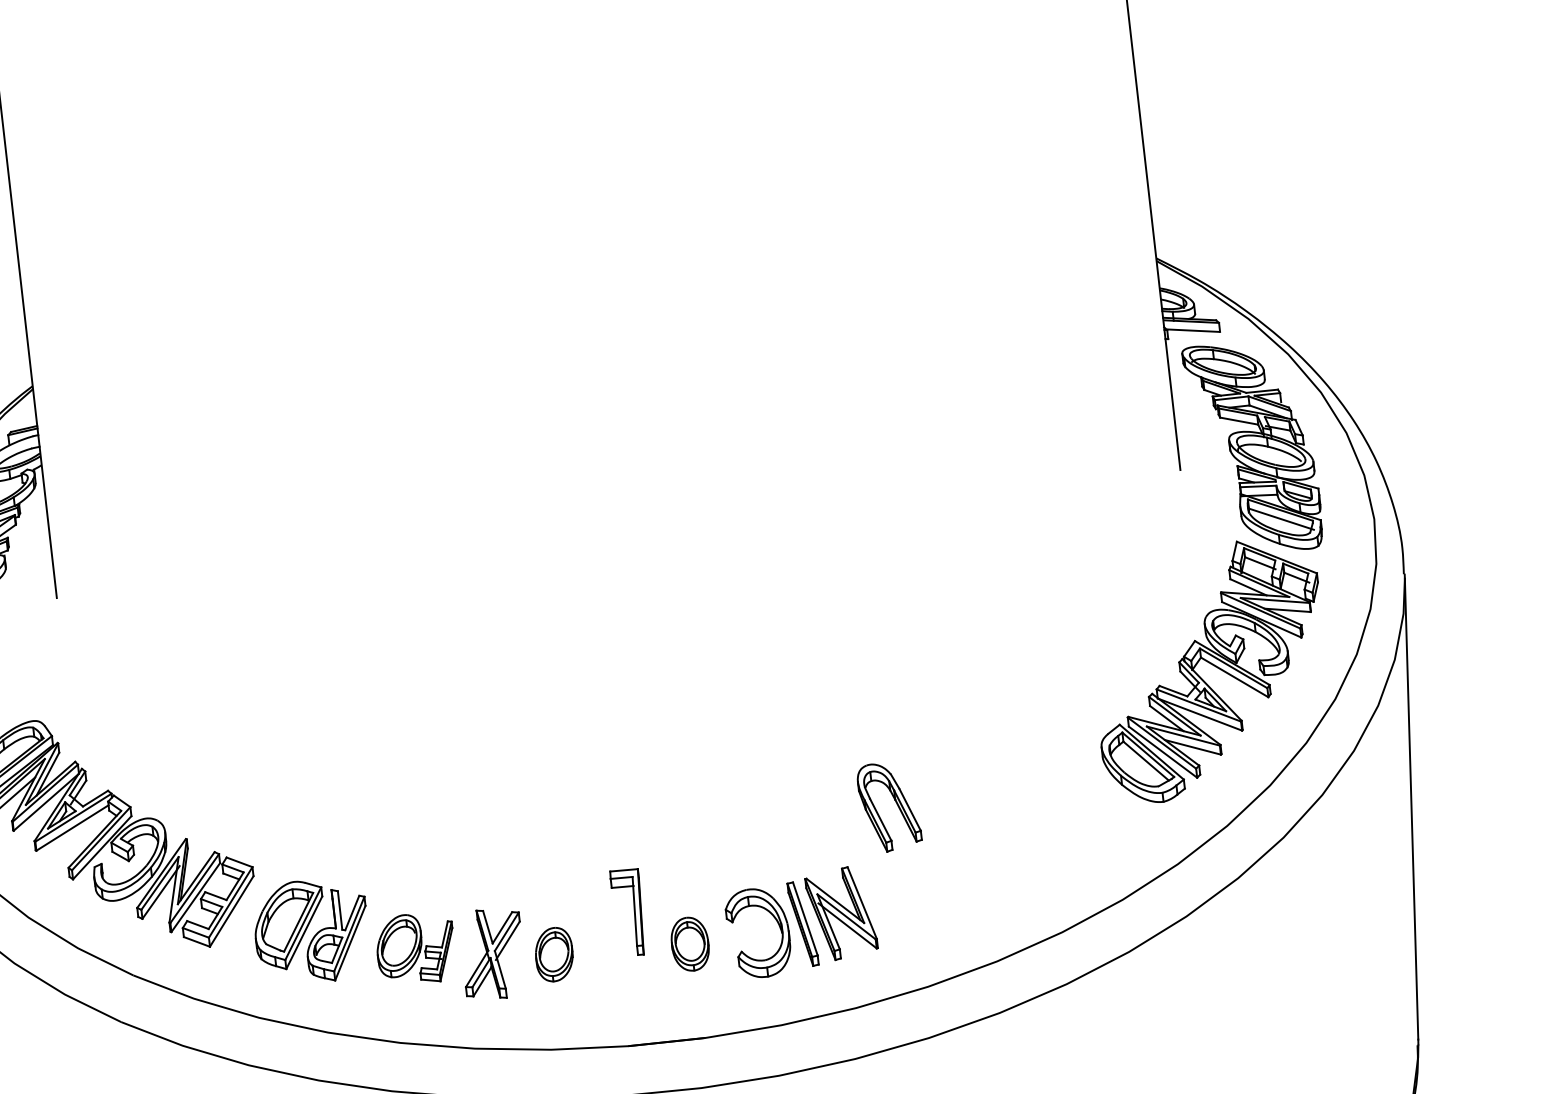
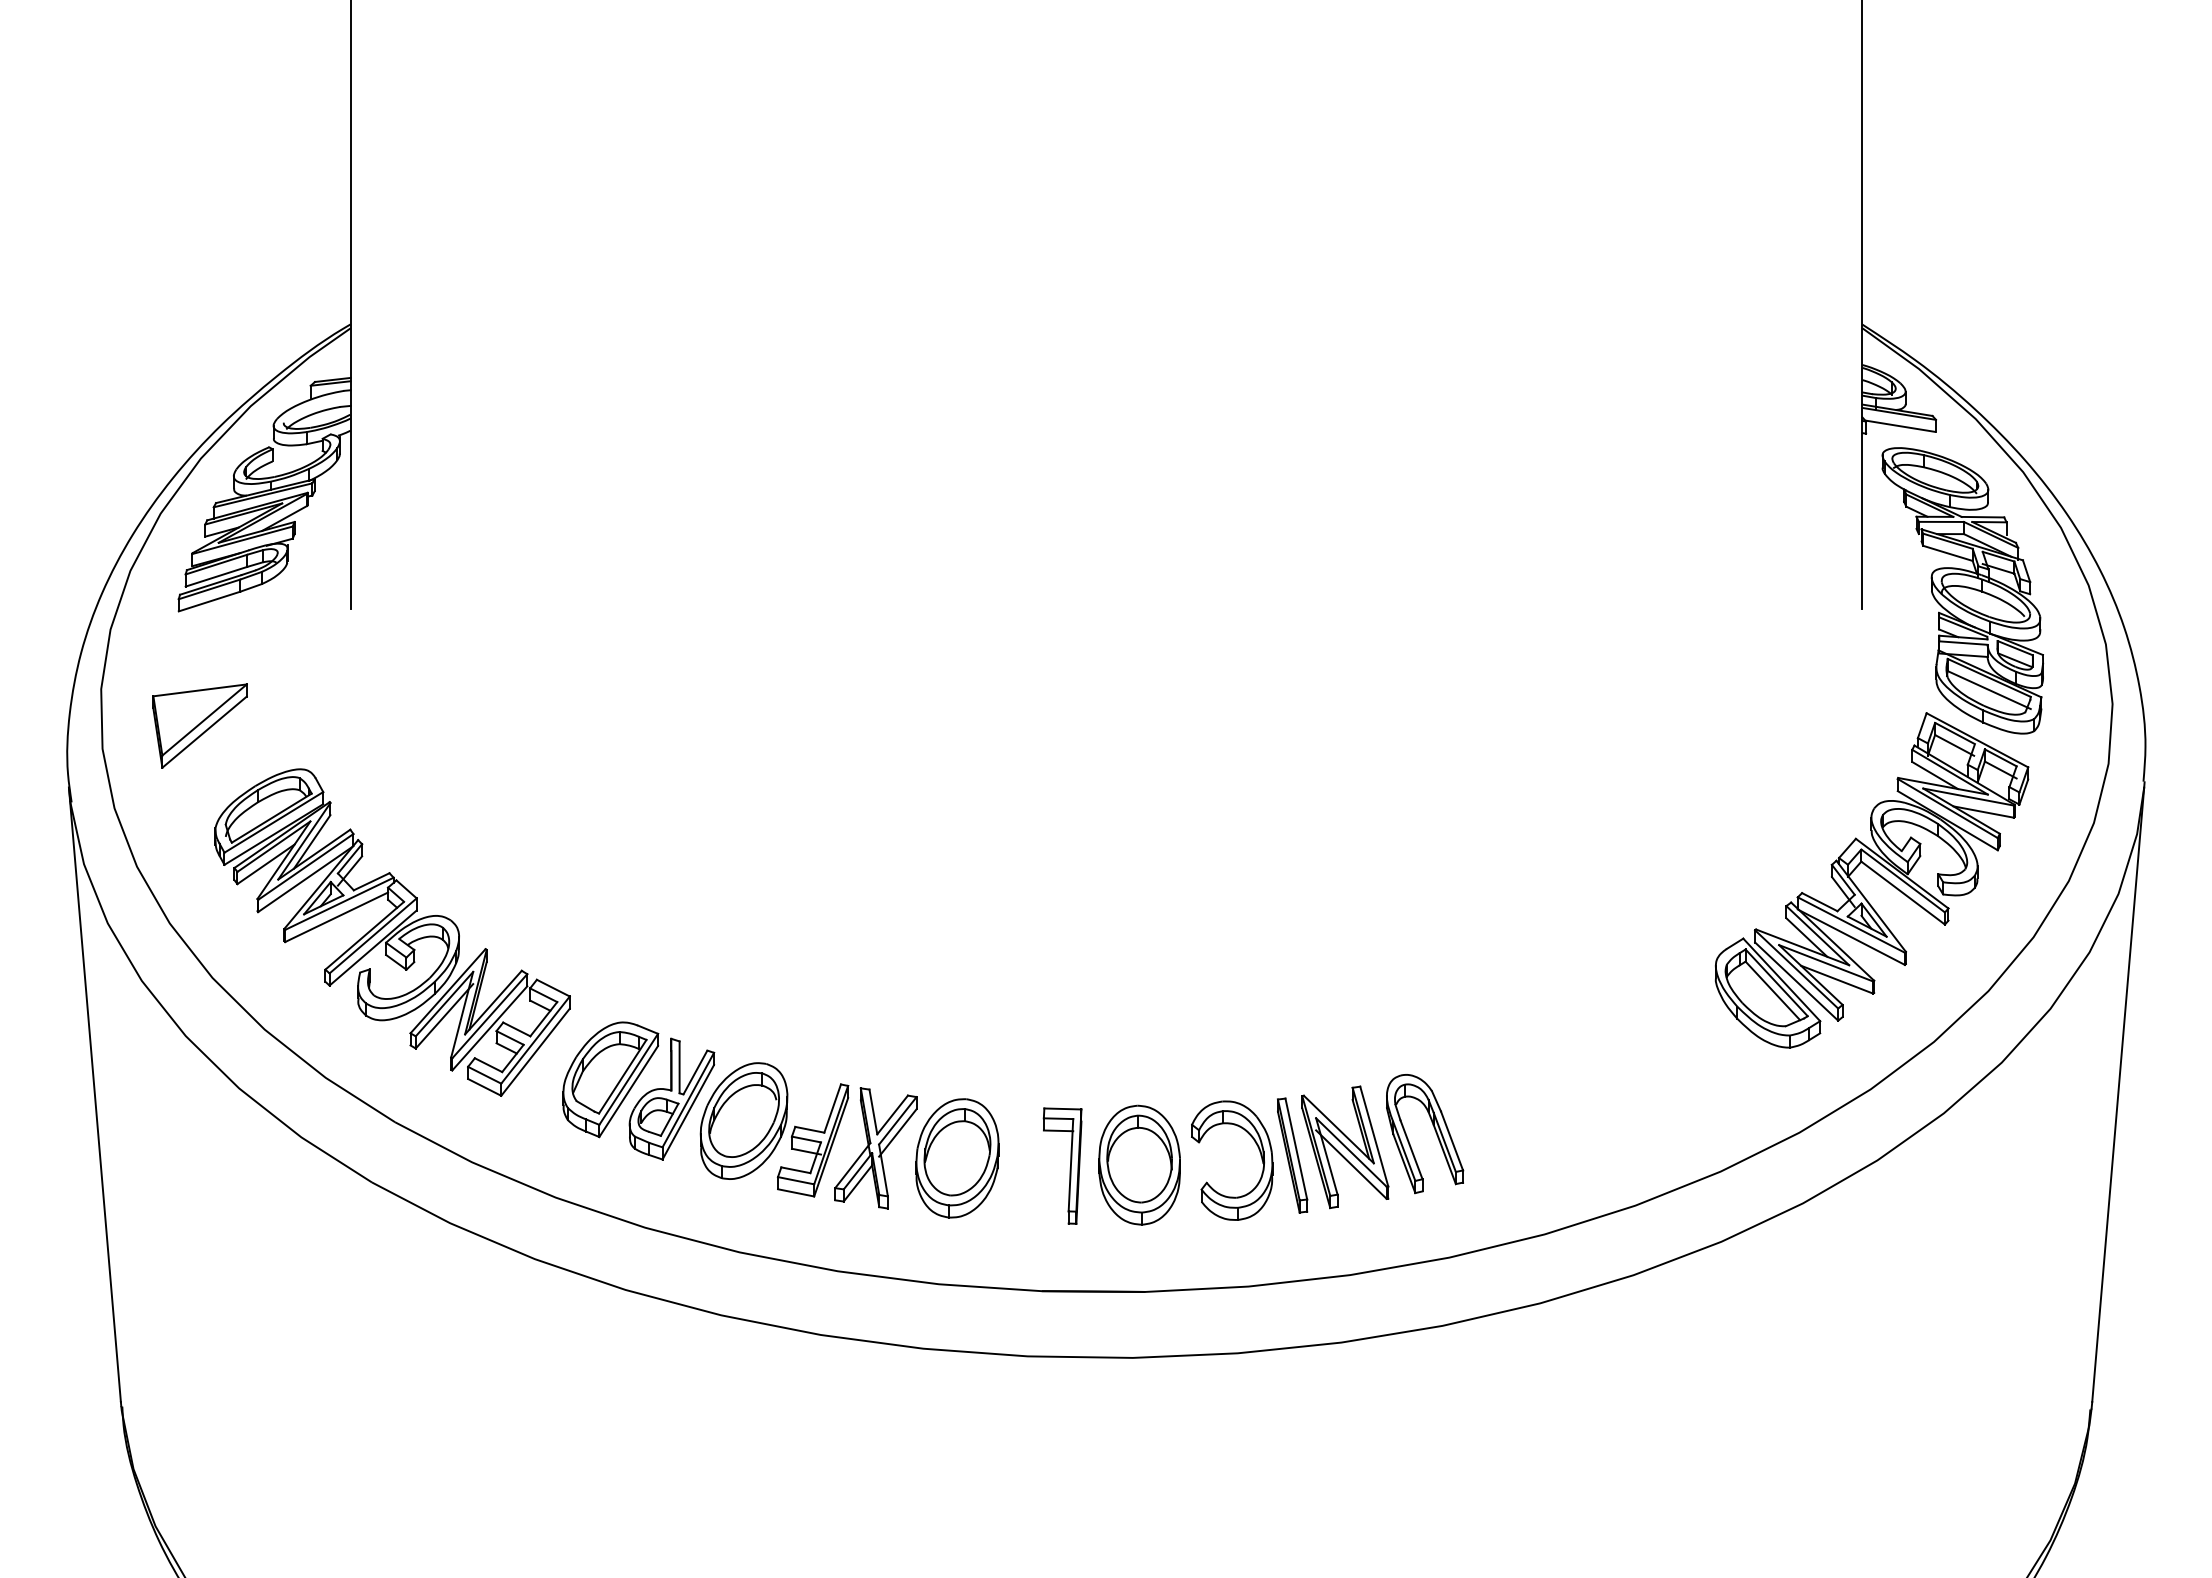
part: (896, 803) -> (1434, 1130), moved
part: (634, 914) -> (1069, 1168), moved
part: (690, 943) -> (1139, 1164), size x1.67
part: (415, 948) -> (774, 1129), size x1.43
part: (554, 954) -> (957, 1158), size x1.67

